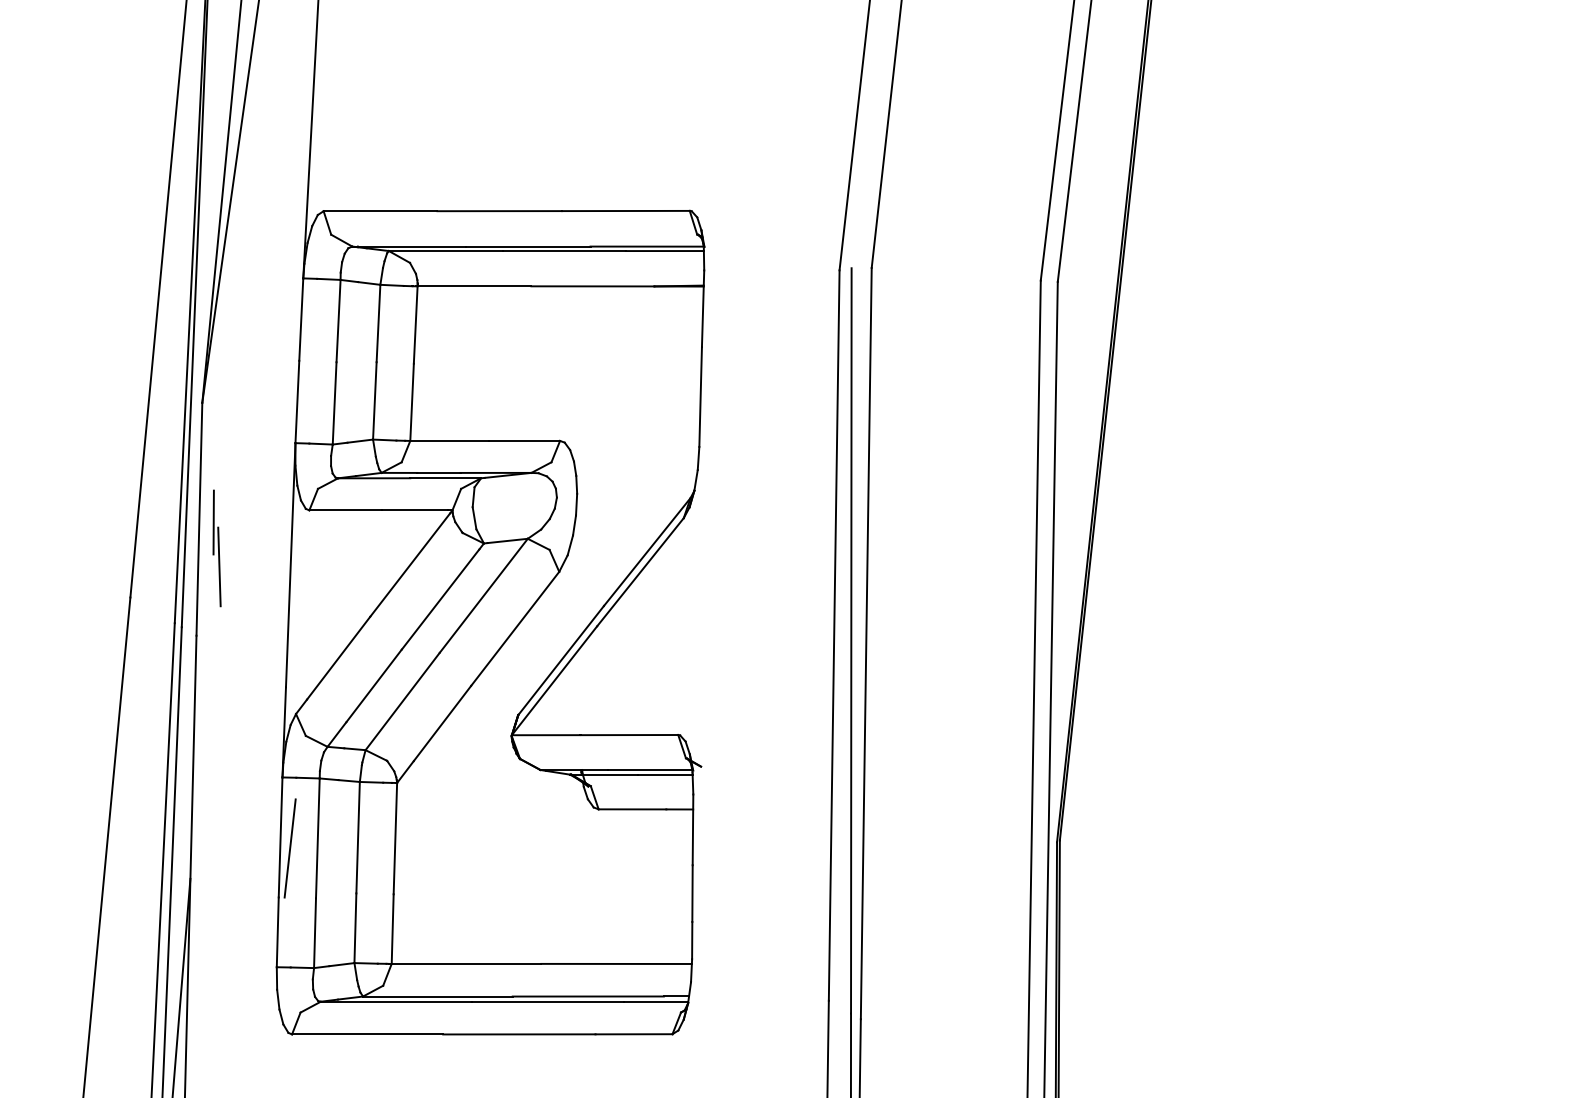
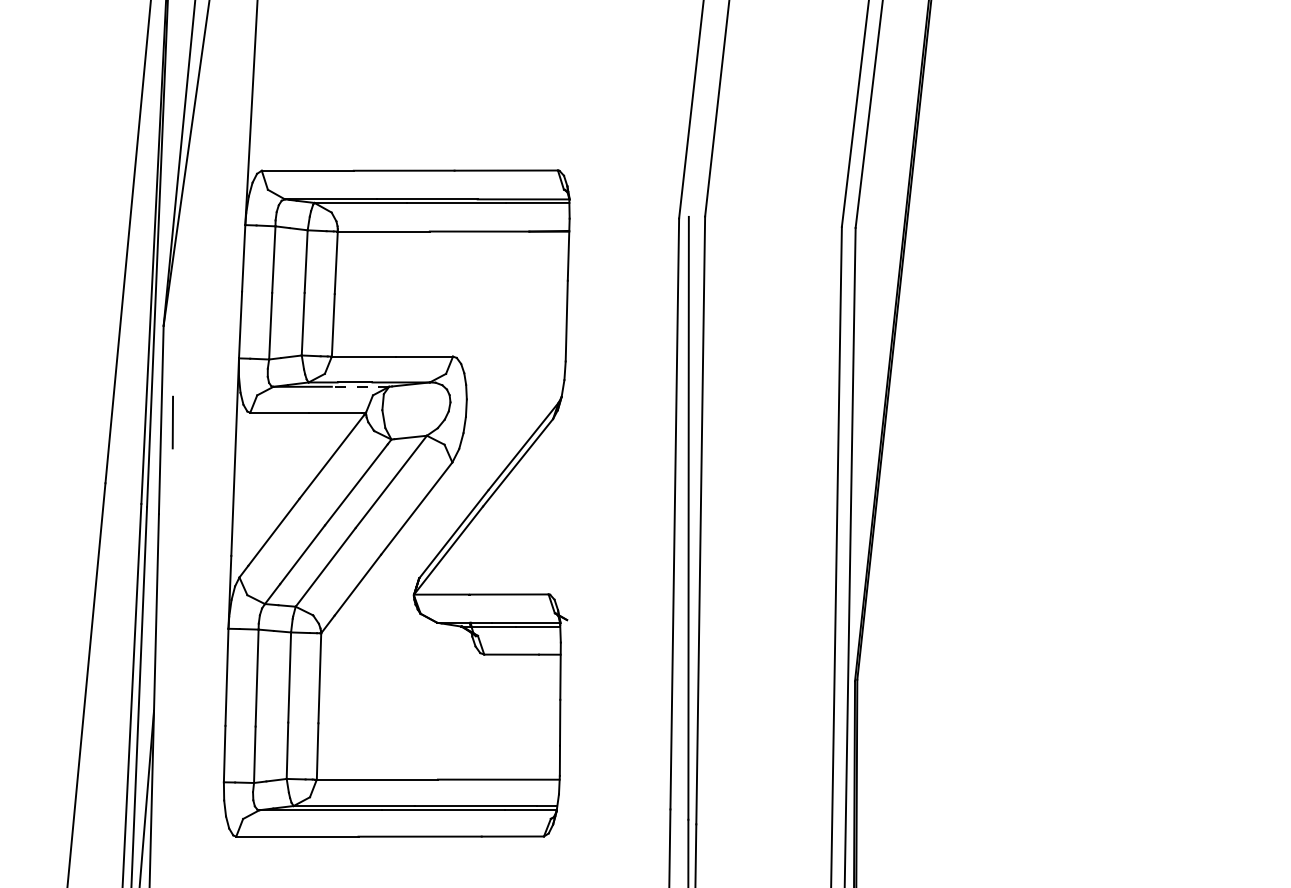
line: (445, 478) -> (360, 386), solid -> dashed
line: (219, 566) -> (177, 458), removed
line: (289, 848) -> (234, 686), removed

